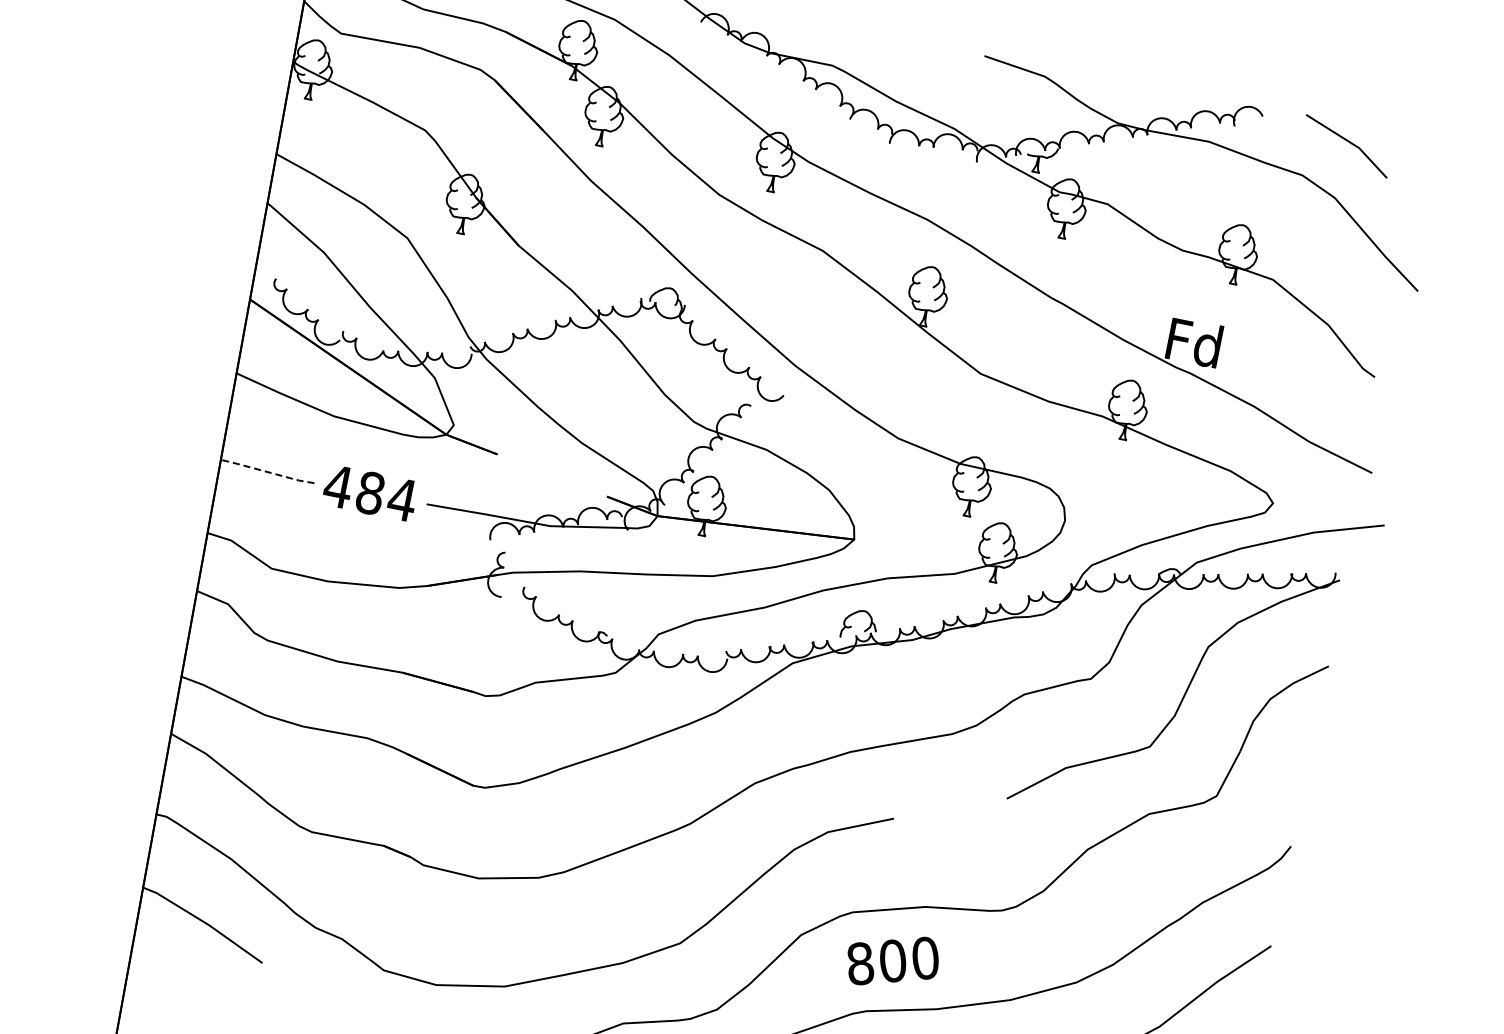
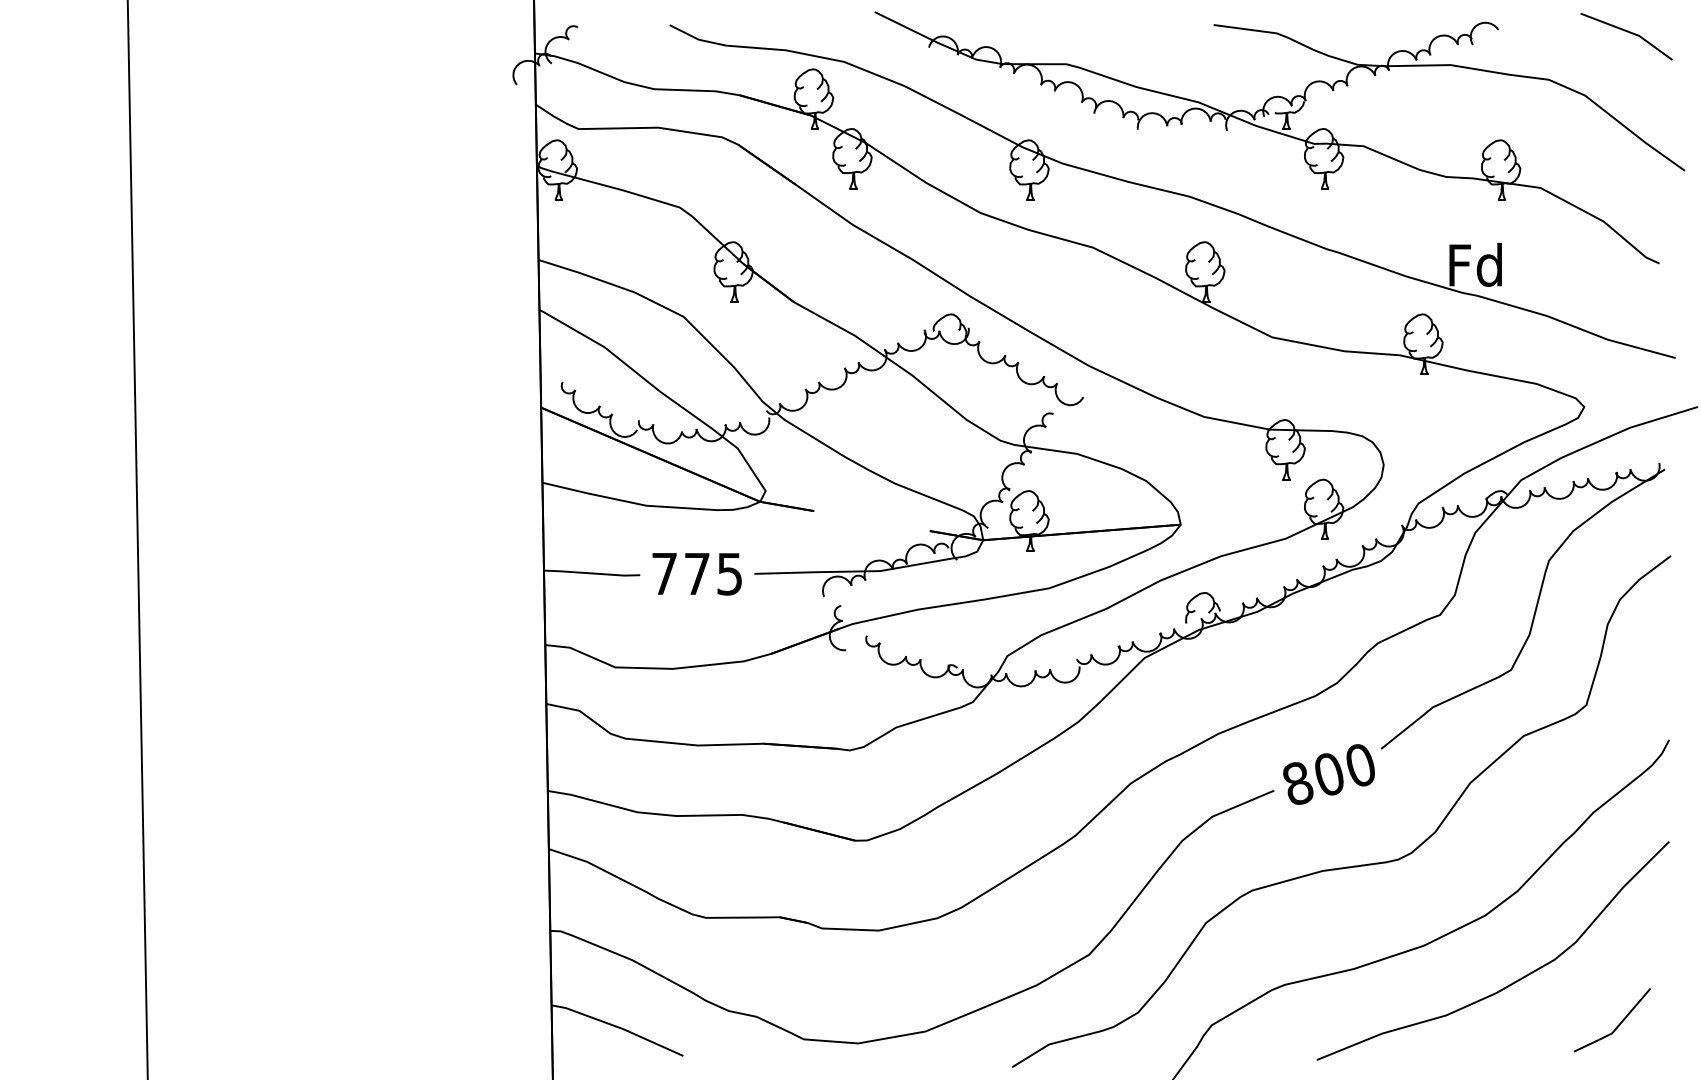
line: (1348, 142) -> (1627, 32), moved
line: (266, 471) -> (591, 573), dashed -> solid
text: (369, 492) -> (696, 573), 484 -> 775
text: (892, 960) -> (1328, 774), moved

